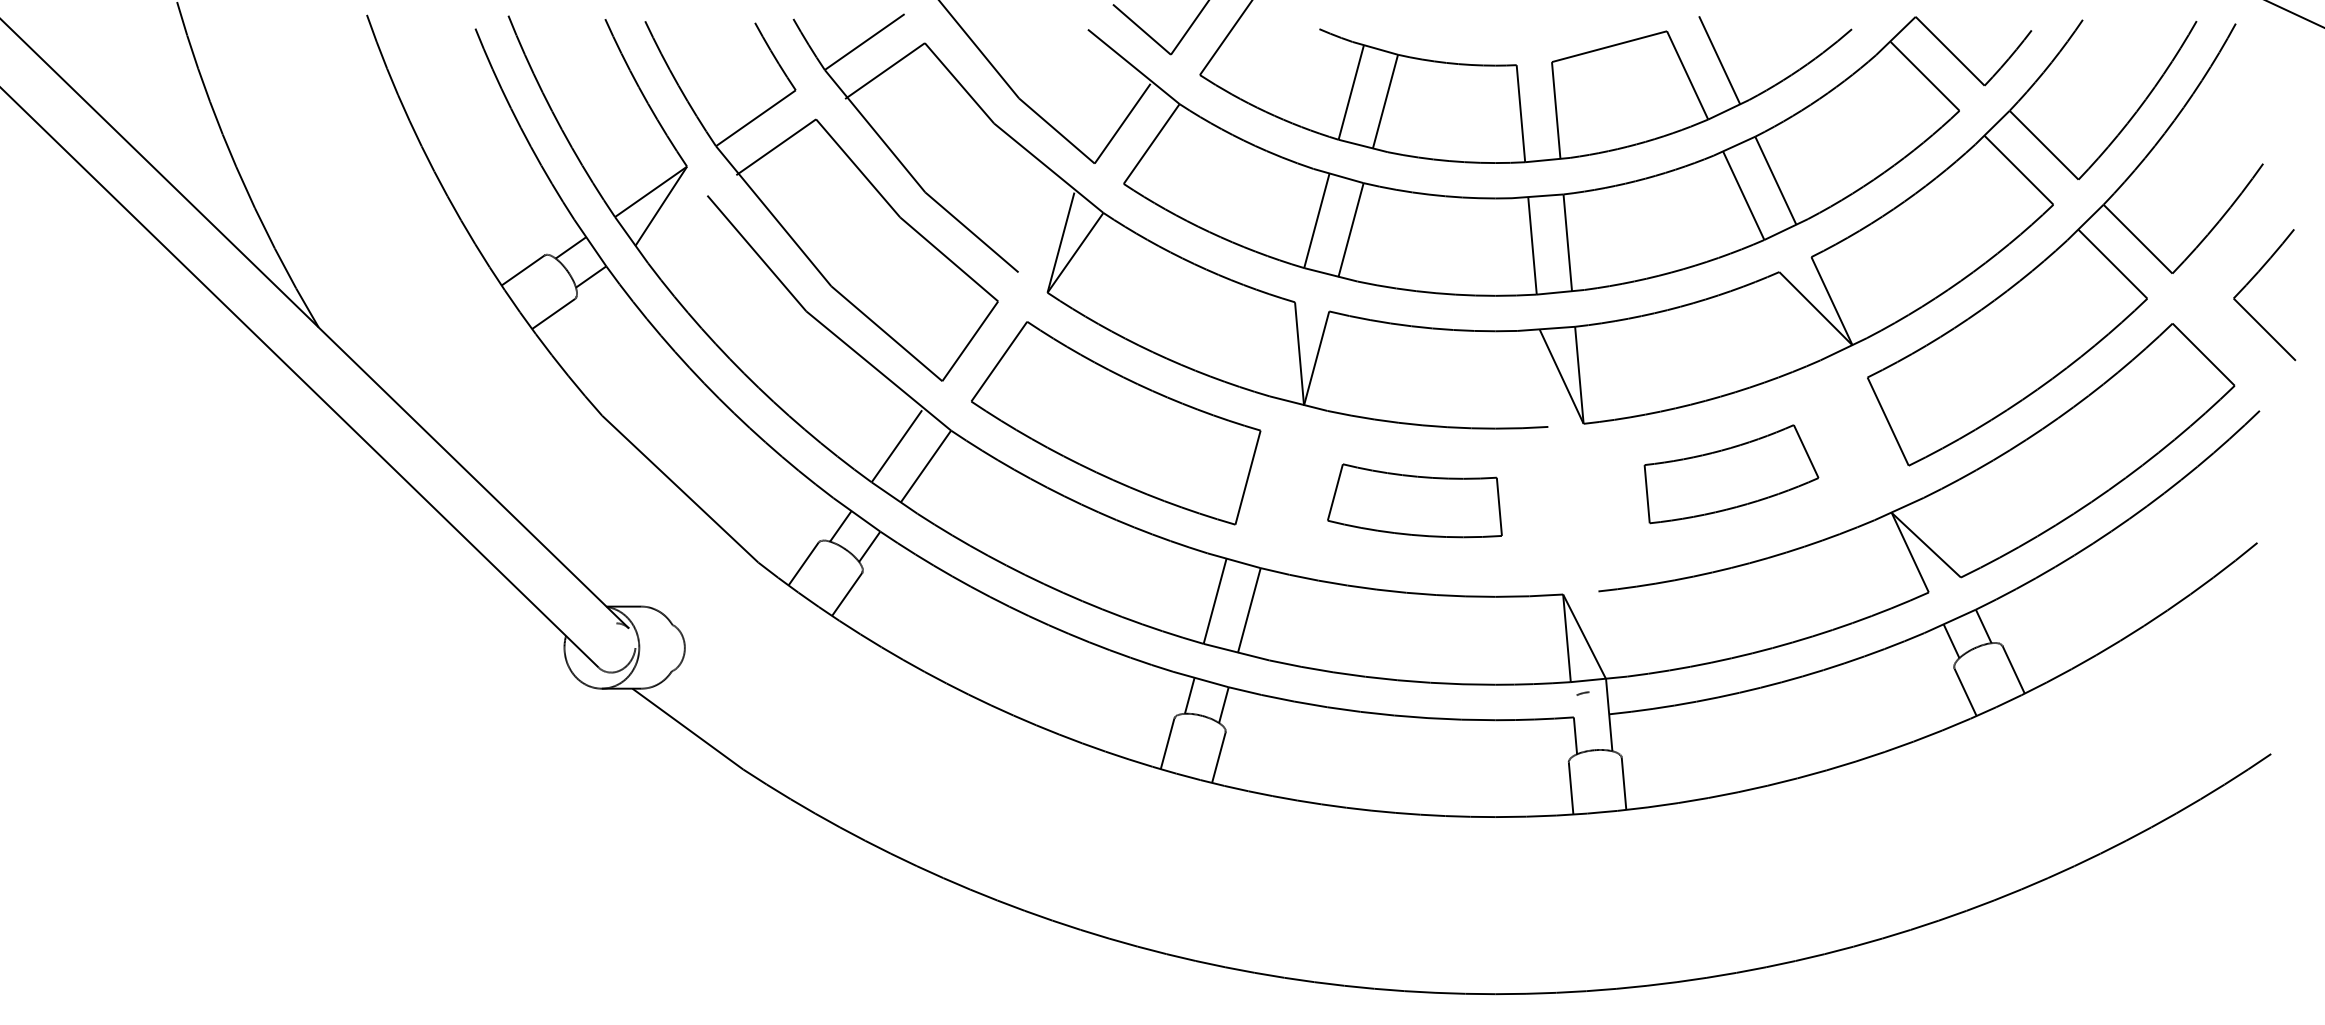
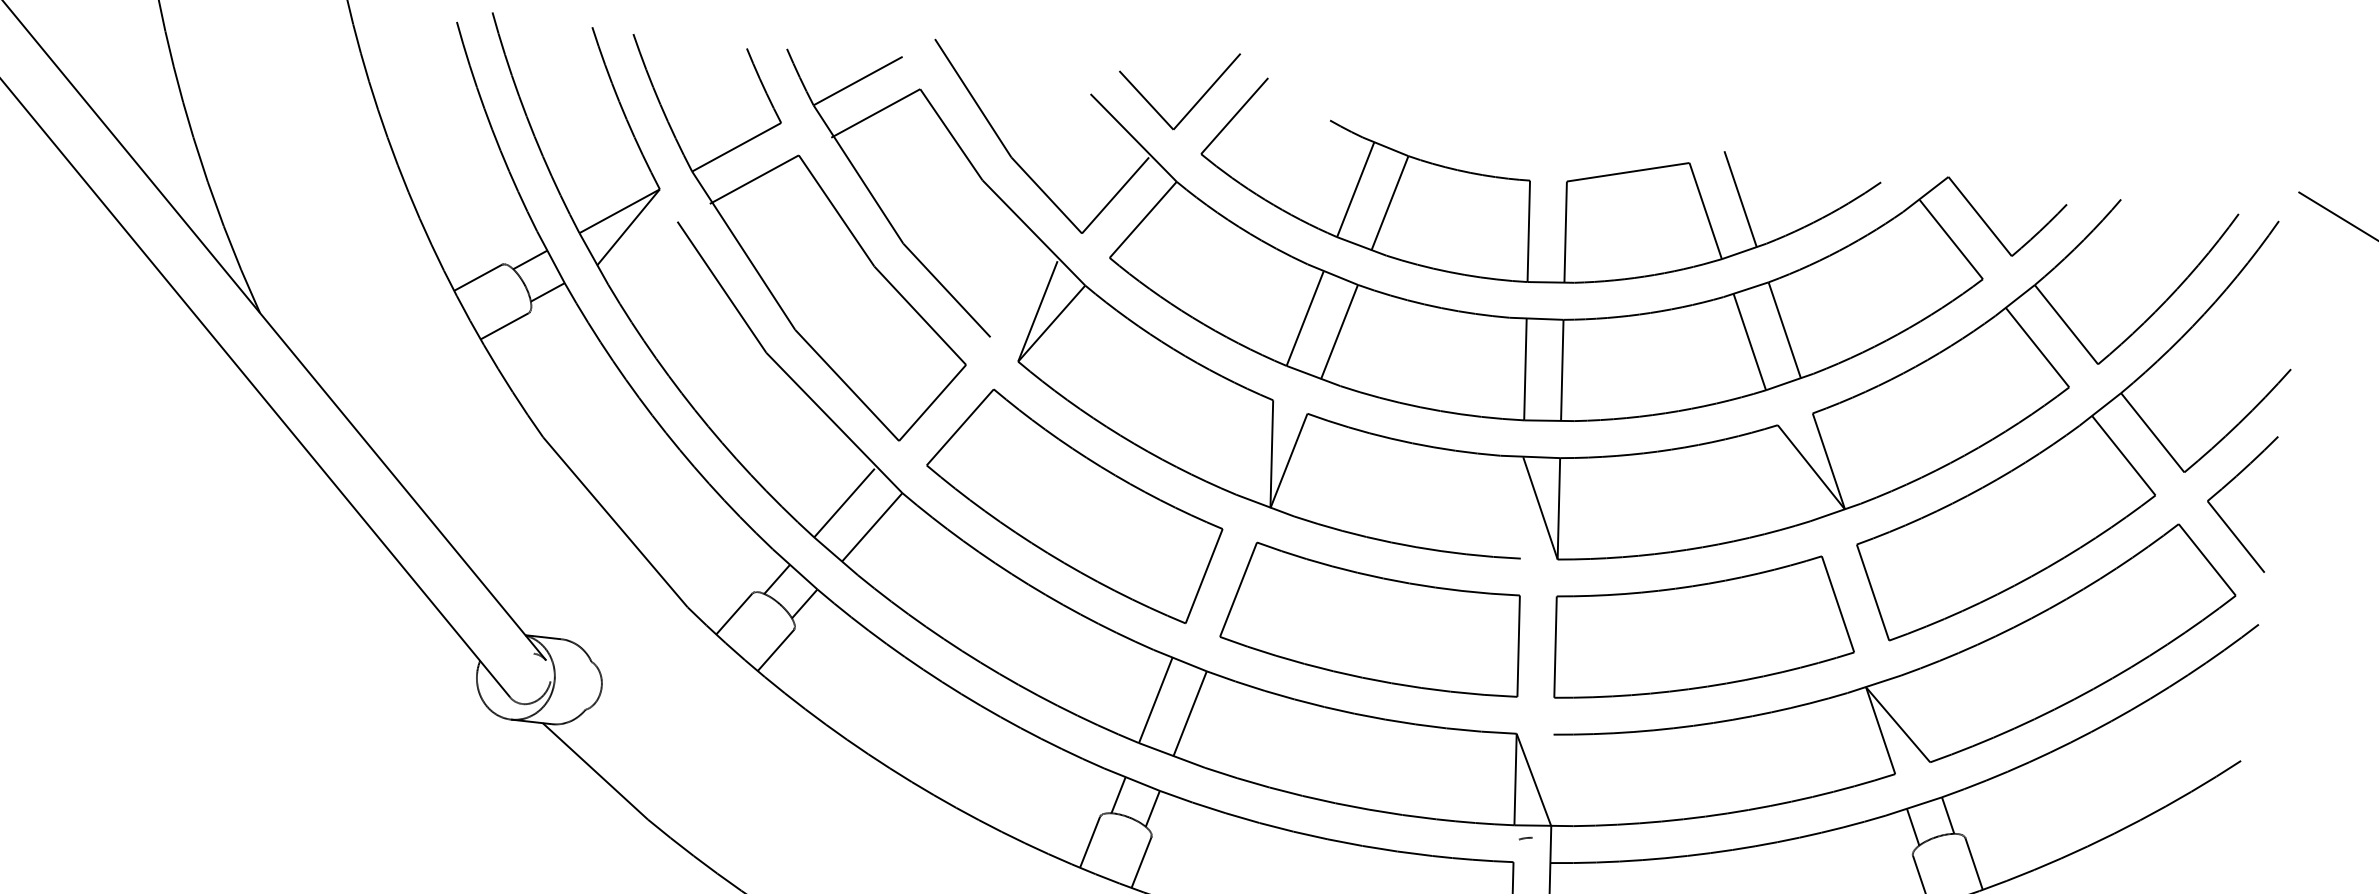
part: (2250, 282) -> (2226, 486), moved
part: (1731, 473) -> (1704, 628), size x1.67
part: (1414, 500) -> (1373, 619), size x1.67

